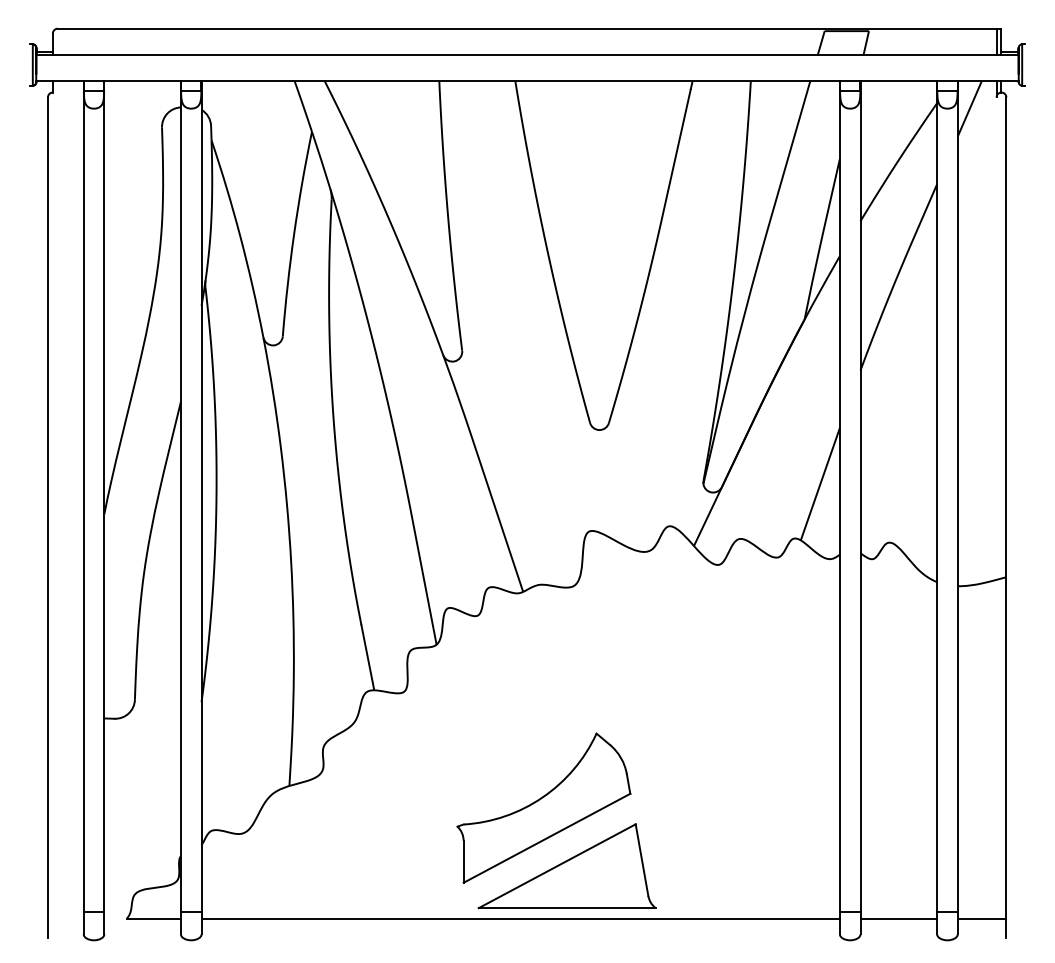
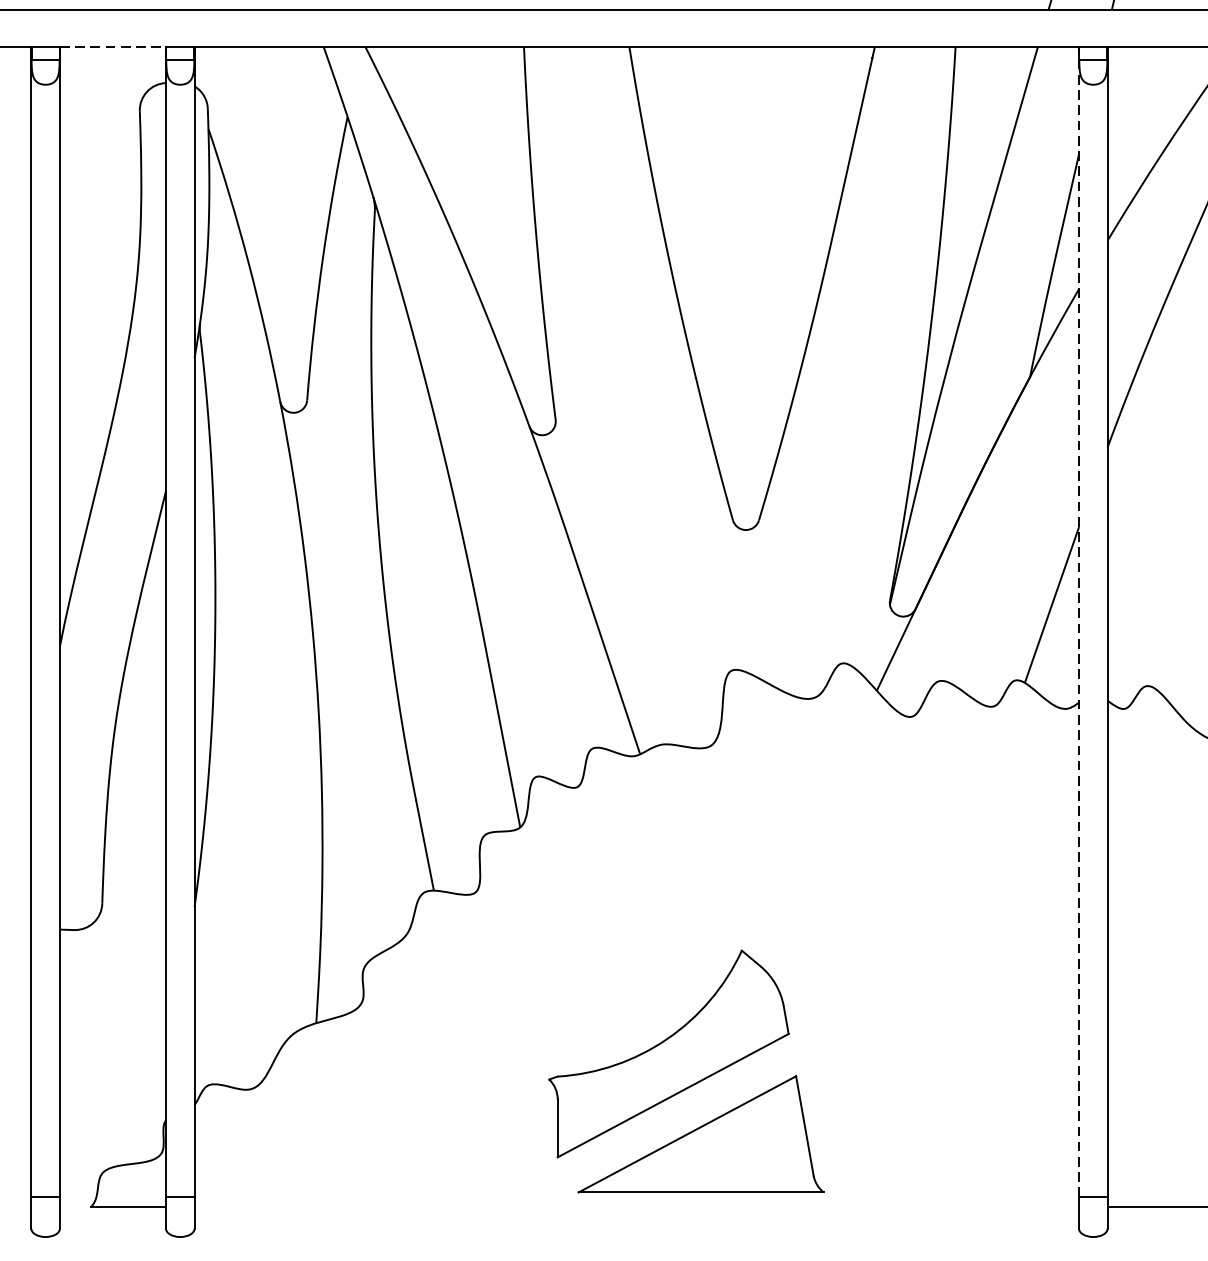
line: (143, 81) -> (114, 47), solid -> dashed
line: (839, 495) -> (1078, 620), solid -> dashed
line: (520, 918) -> (636, 1206), removed

